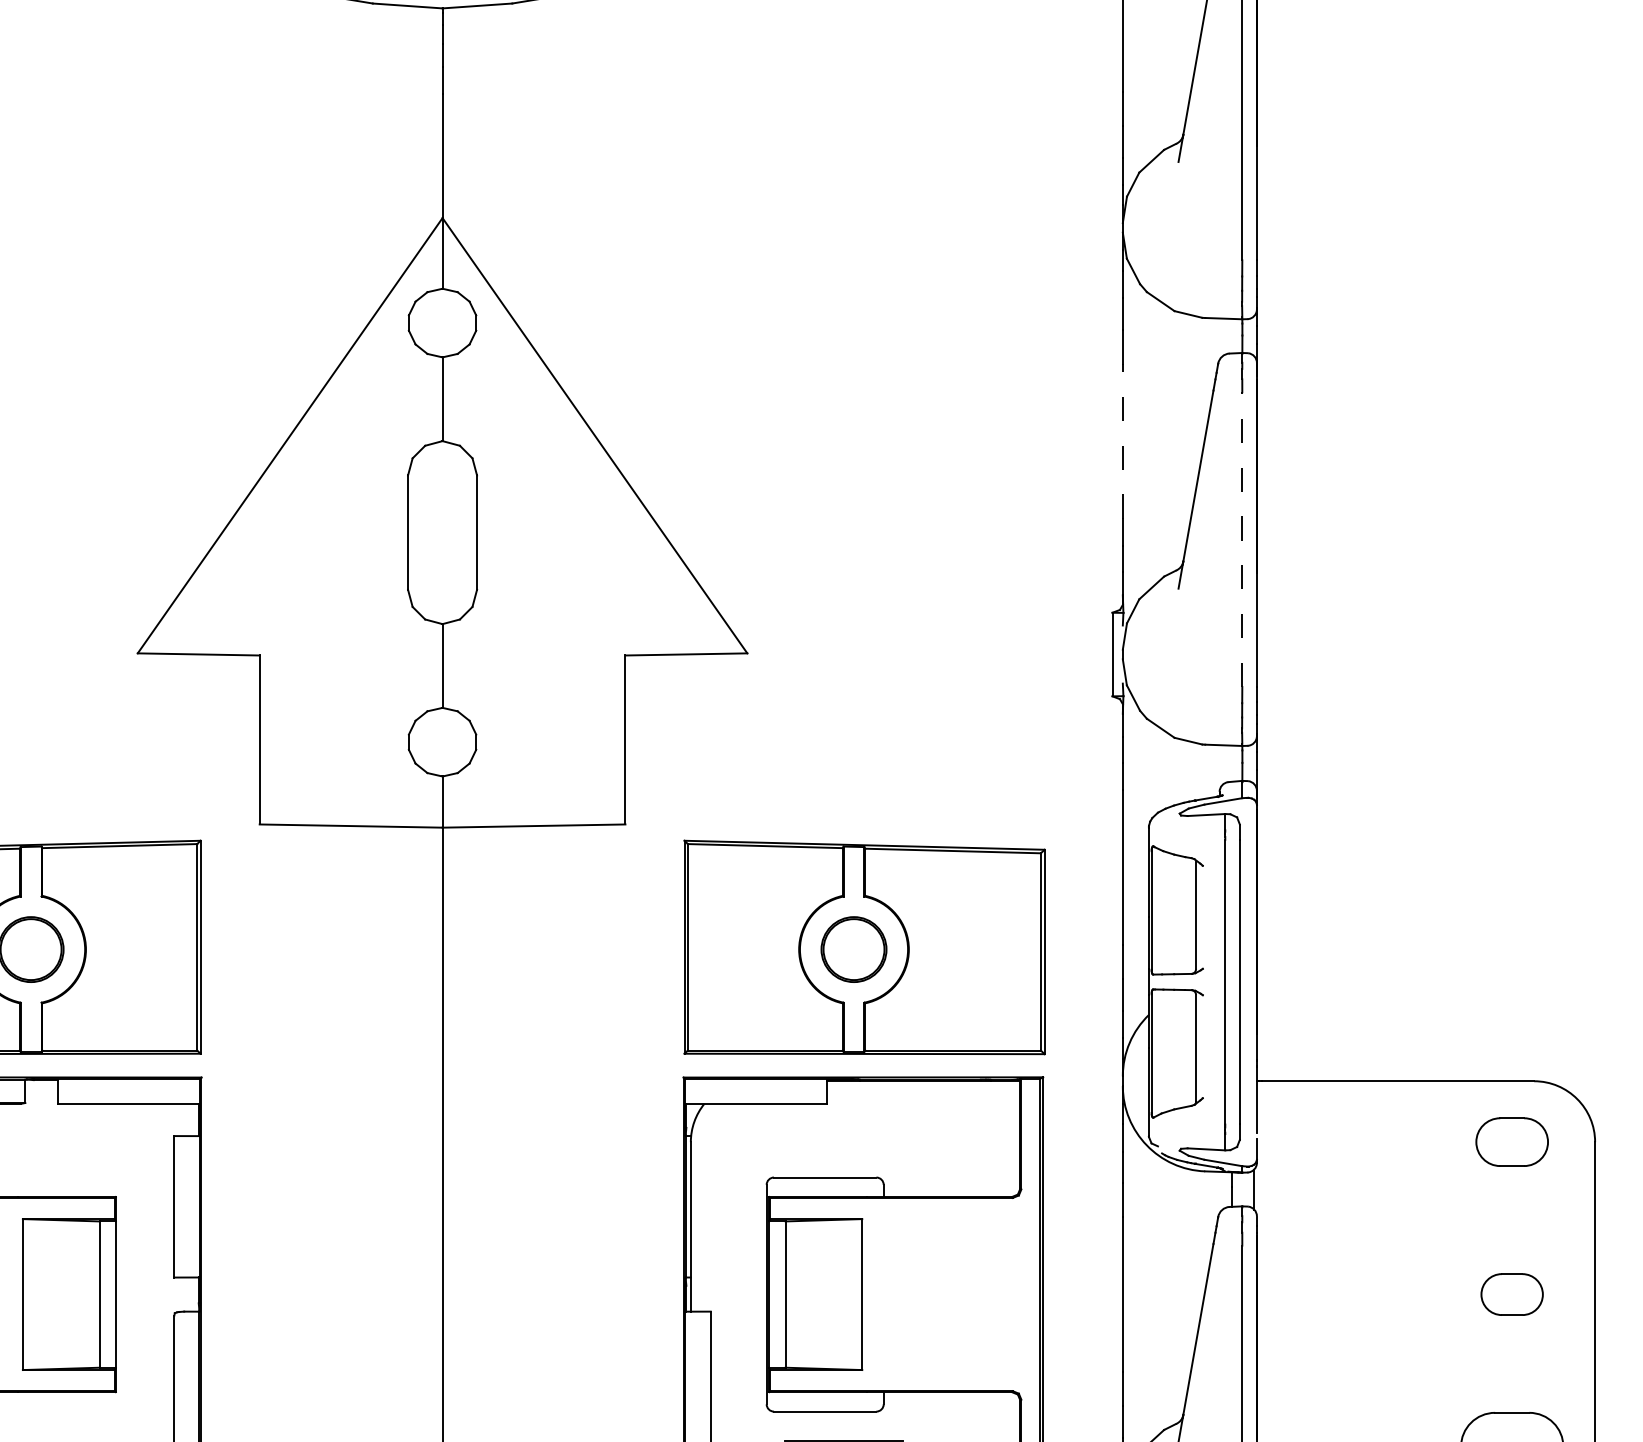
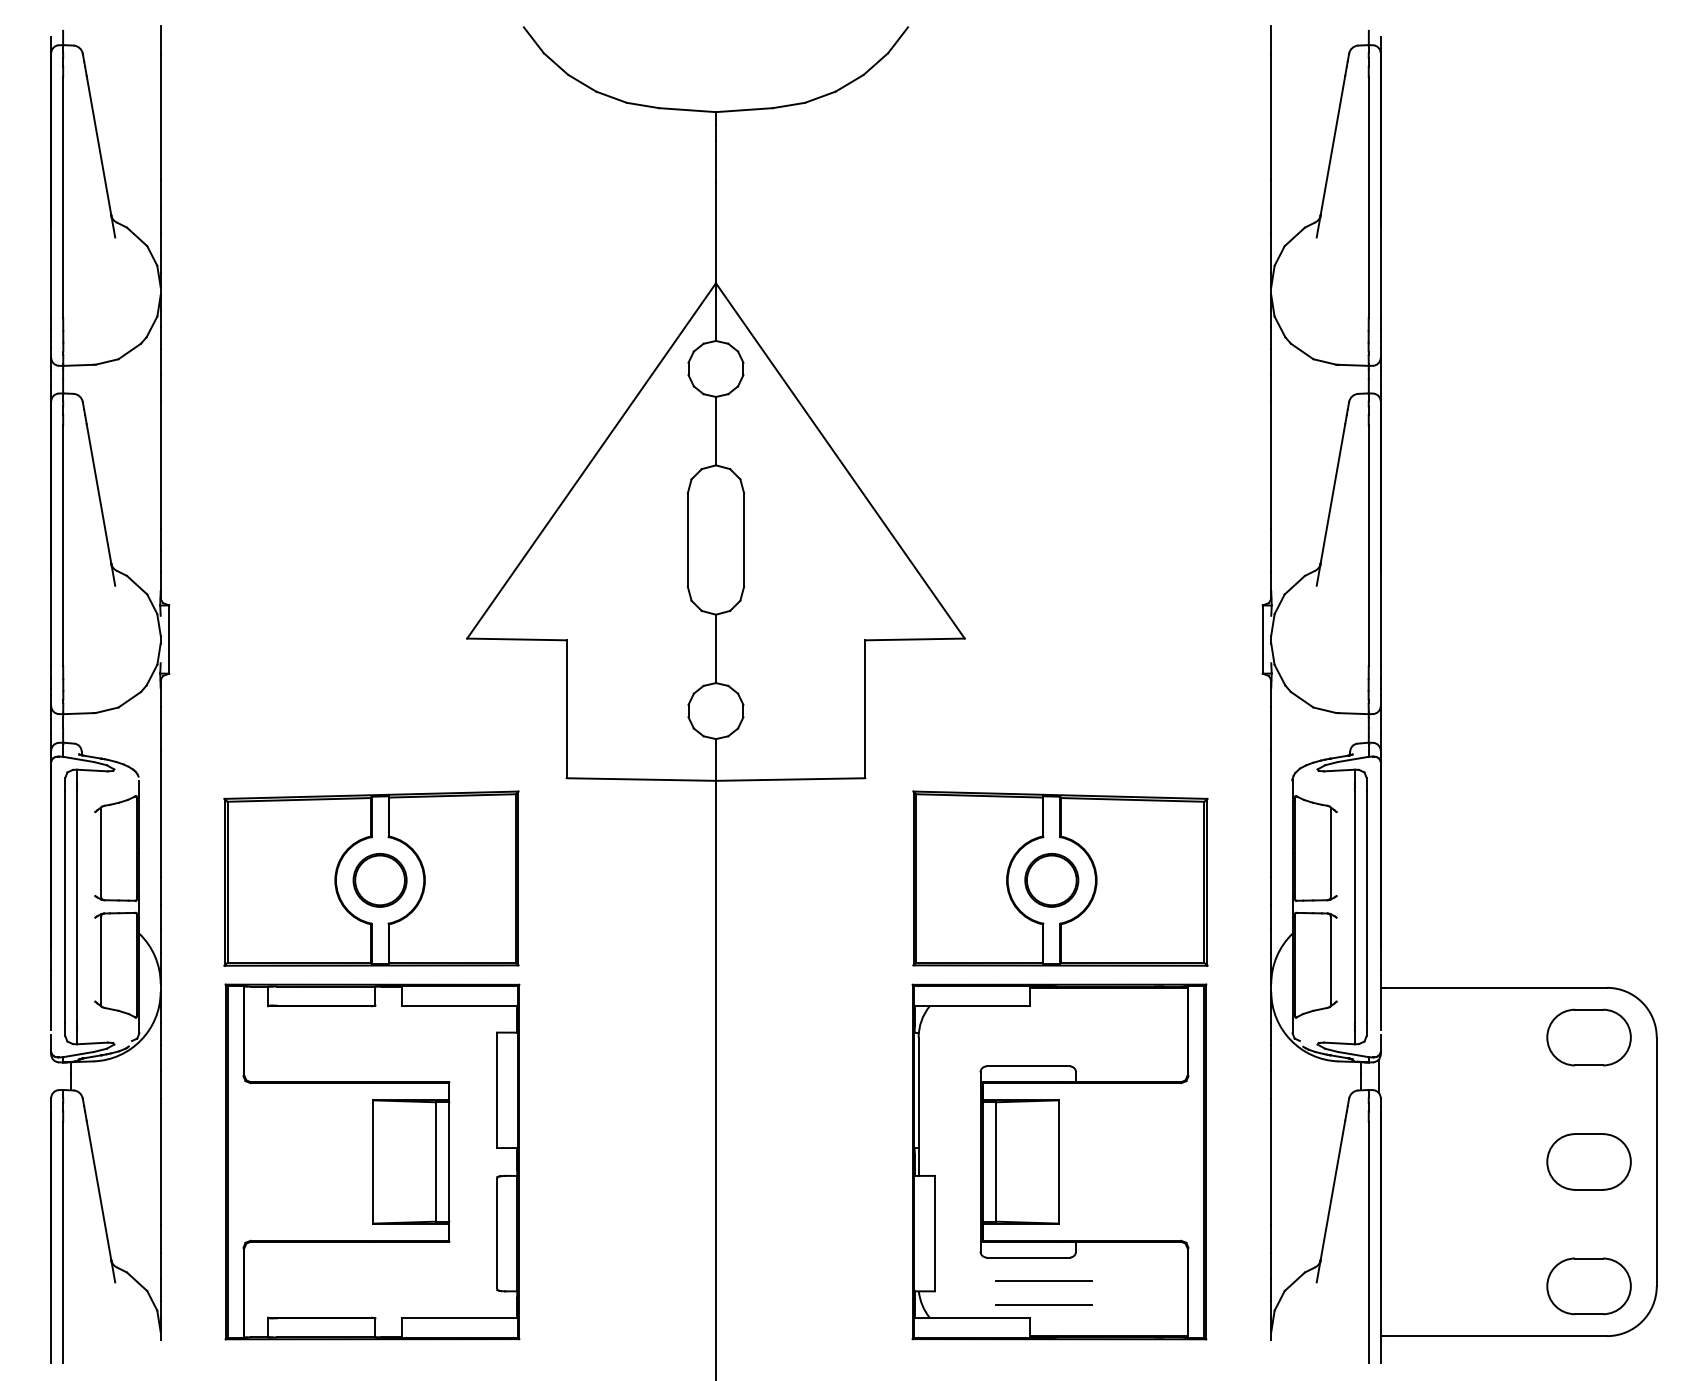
line: (1123, 440) -> (1271, 464), dashed -> solid
line: (1241, 539) -> (1368, 545), dashed -> solid
part: (1511, 1142) -> (1588, 1037), size x1.43
part: (1511, 1293) -> (1588, 1161), size x1.67

